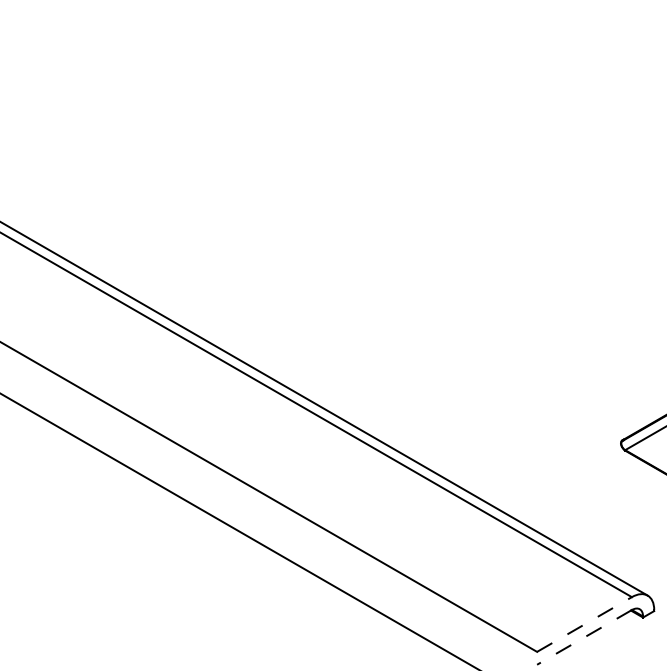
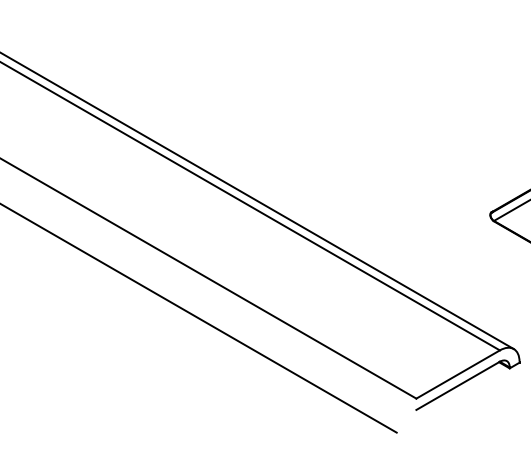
line: (584, 624) -> (458, 374), dashed -> solid
line: (584, 637) -> (458, 385), dashed -> solid

